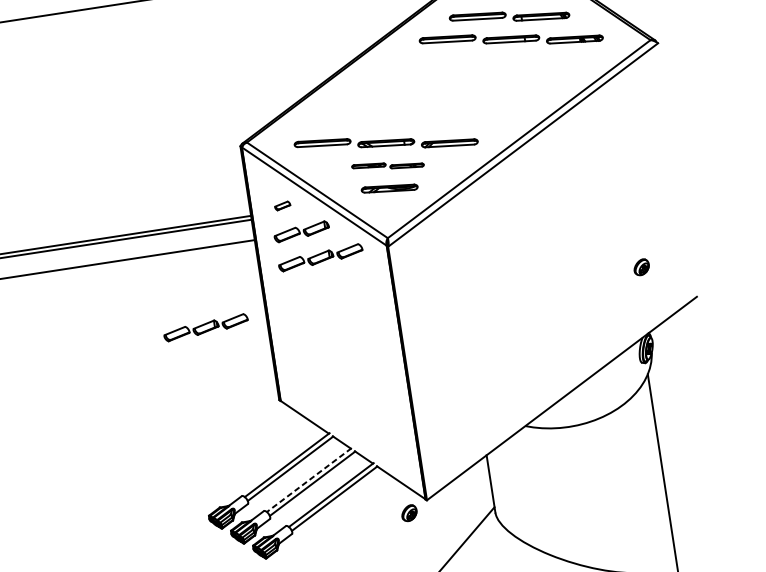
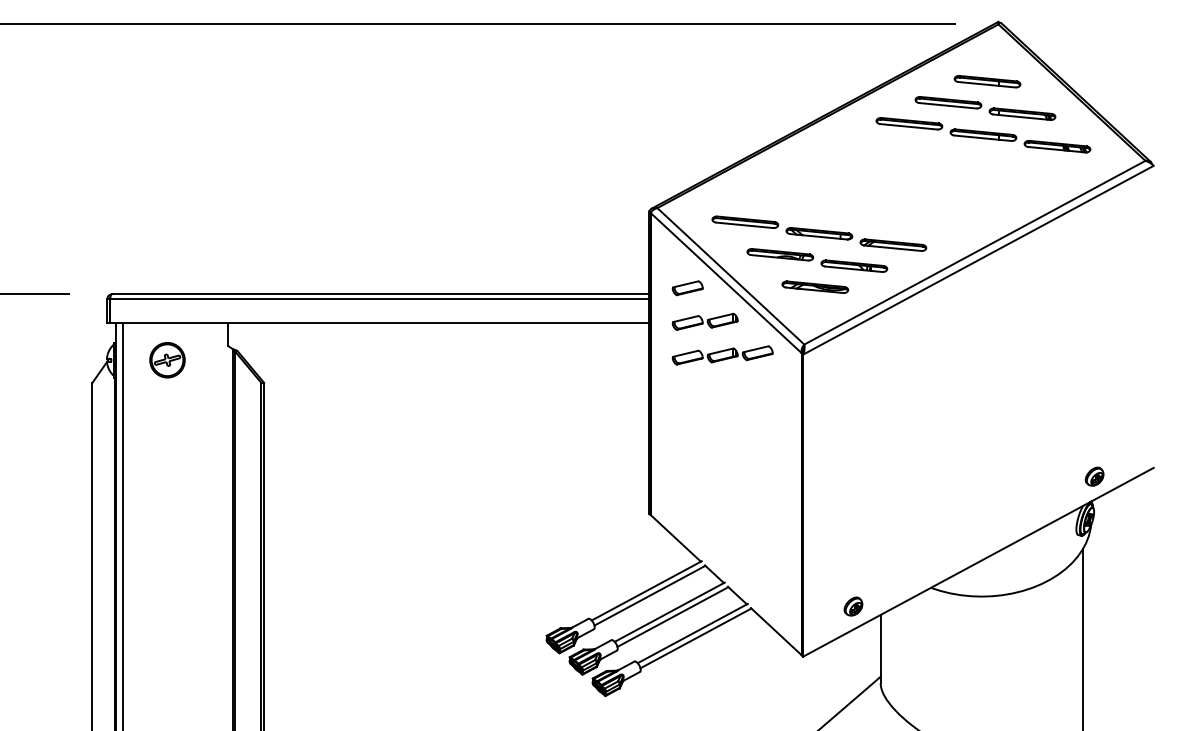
part: (388, 165) -> (817, 260), size x1.67
part: (282, 206) -> (687, 288), size x1.67
part: (641, 267) -> (1094, 476), moved
part: (205, 327) -> (576, 416), removed
line: (309, 480) -> (669, 612), dashed -> solid
part: (409, 513) -> (853, 606), moved

